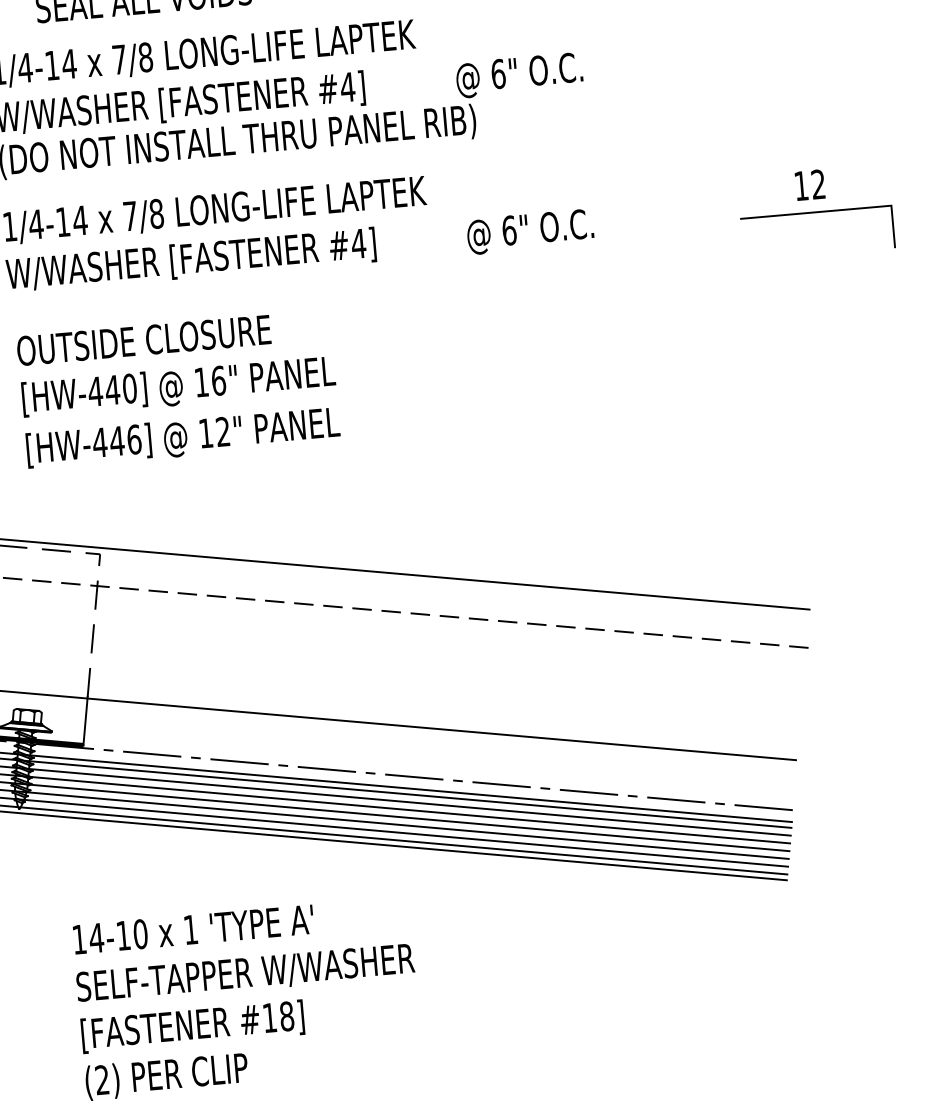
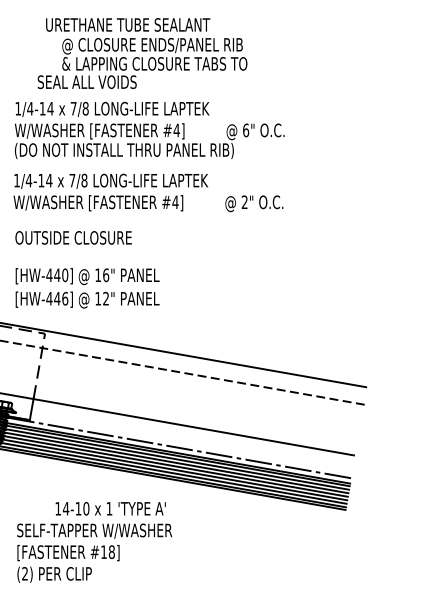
part: (815, 210) -> (385, 205), removed
text: (508, 231) -> (244, 202), 6" -> 2"
text: (180, 413) -> (87, 288), moved
text: (193, 929) -> (110, 508), moved

